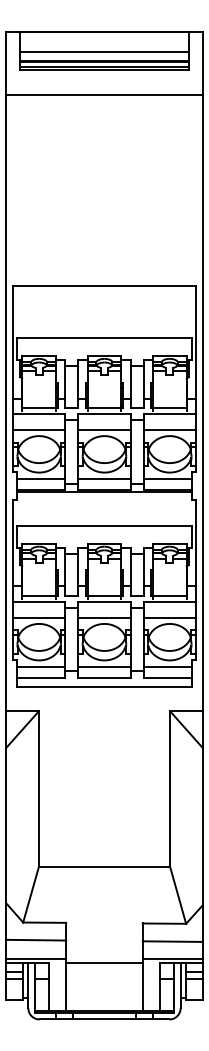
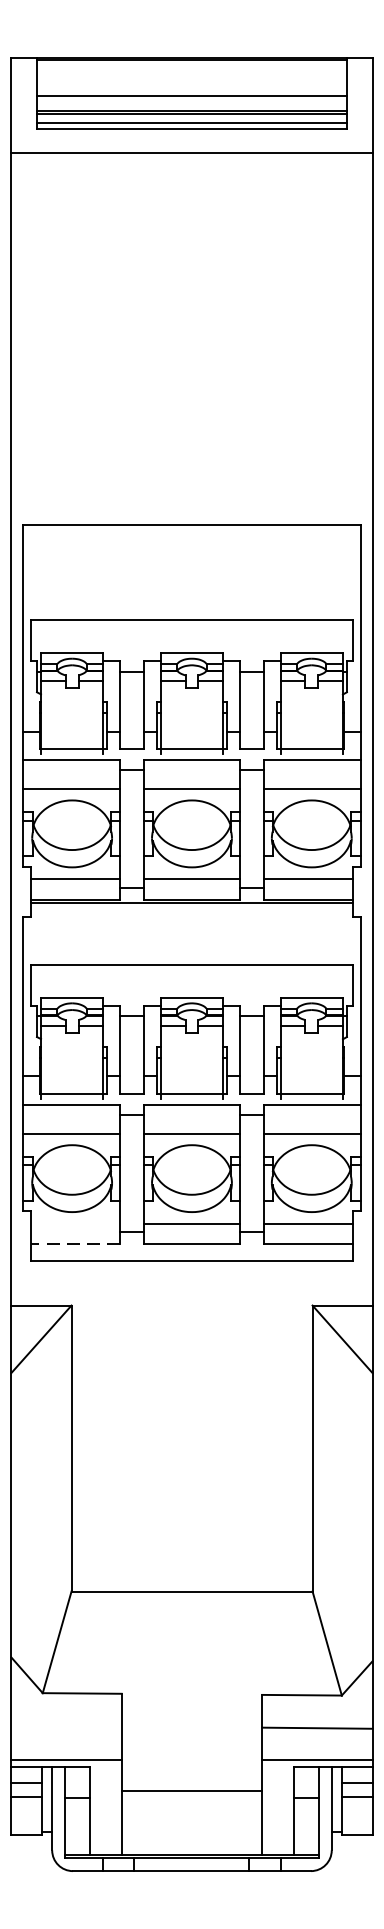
line: (104, 95) -> (192, 153), moved
line: (41, 666) -> (76, 1223), removed
line: (40, 678) -> (74, 1245), solid -> dashed
line: (36, 939) -> (67, 1724), removed
line: (104, 962) -> (192, 1790), moved

